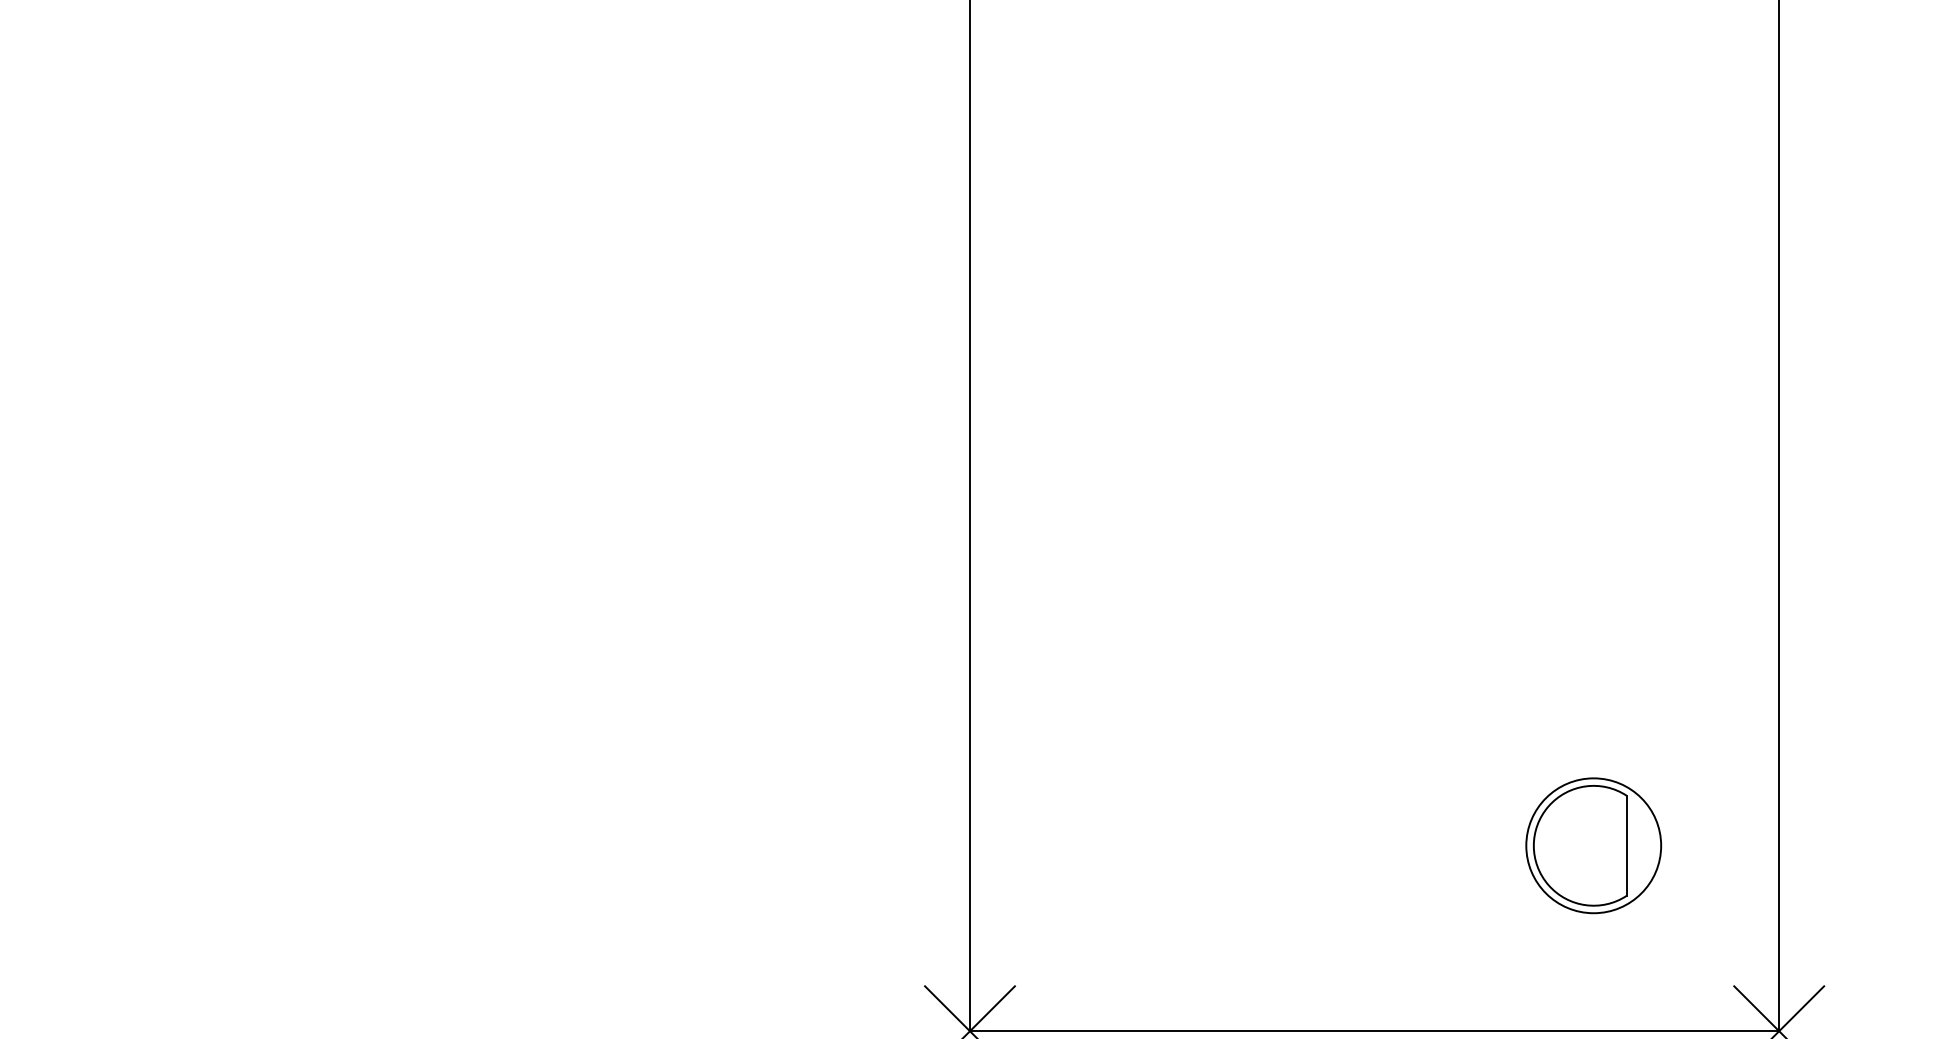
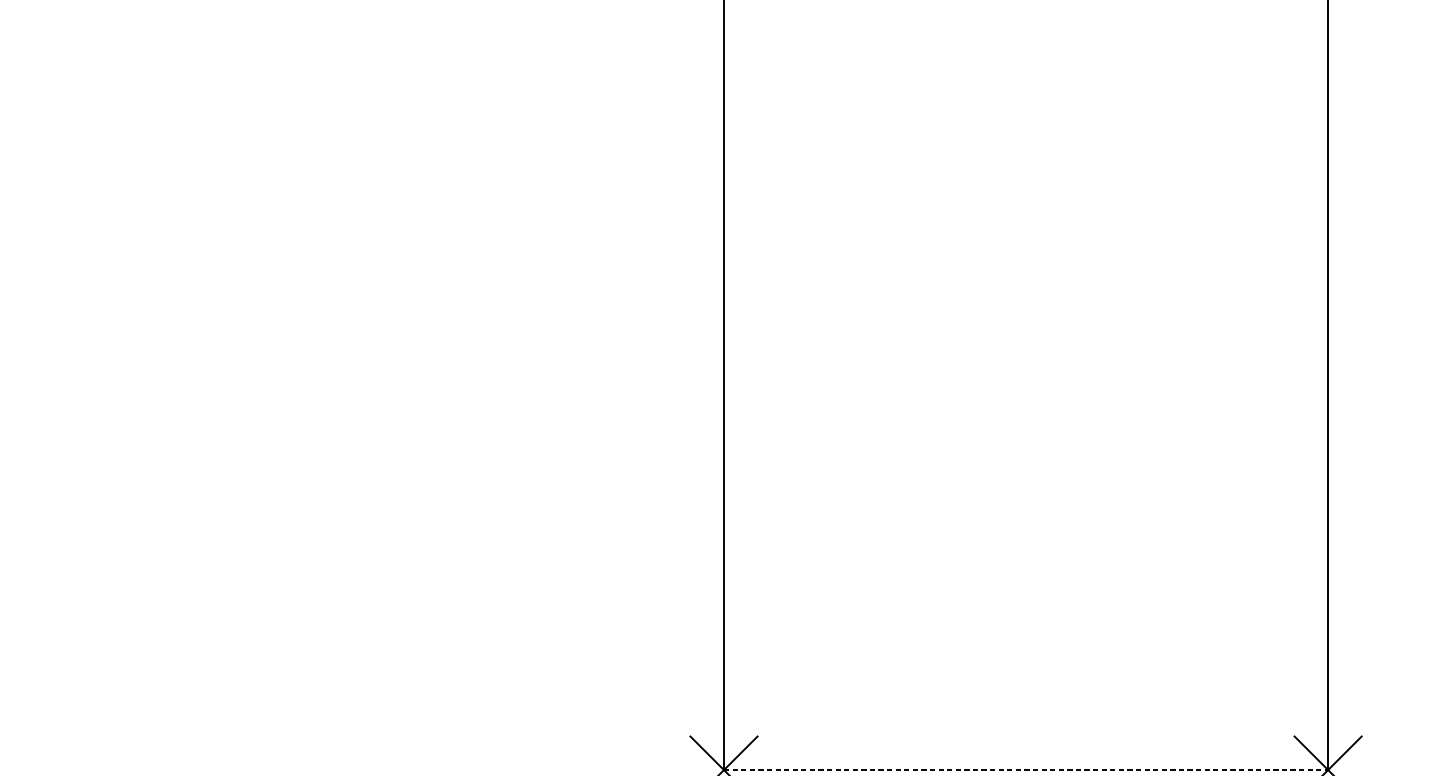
part: (1593, 845) -> (1189, 631), removed
line: (1374, 1031) -> (1025, 770), solid -> dashed

